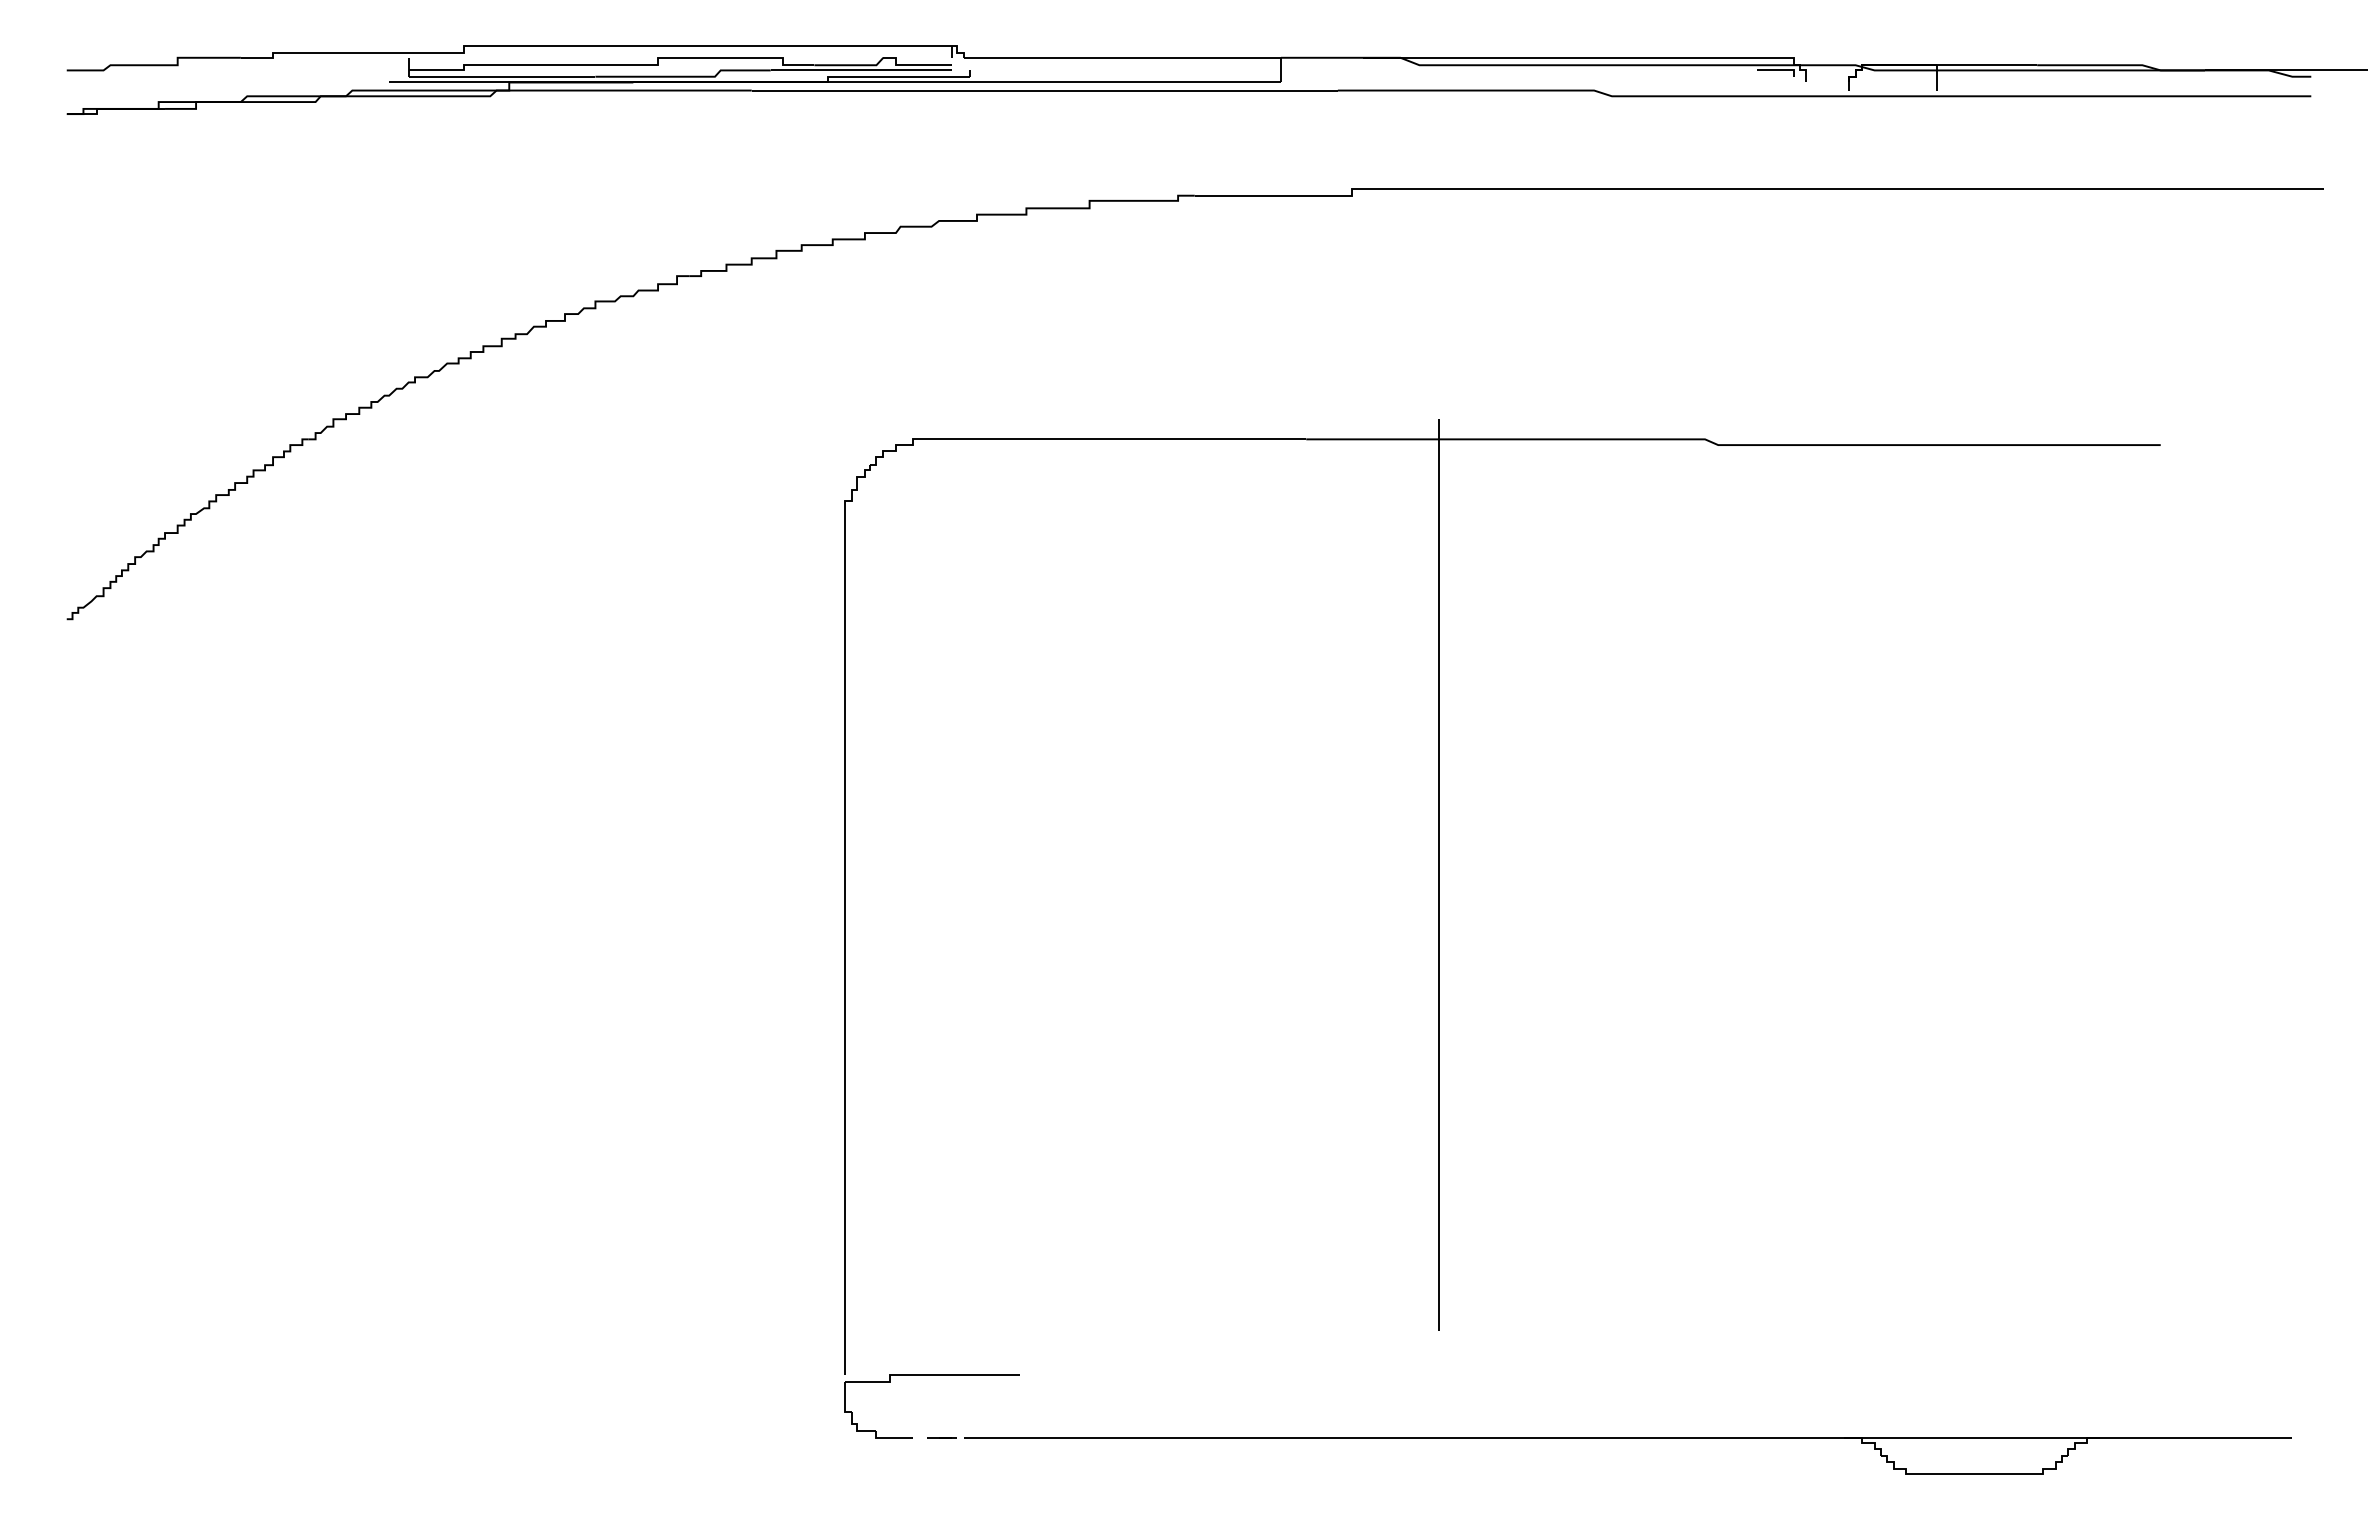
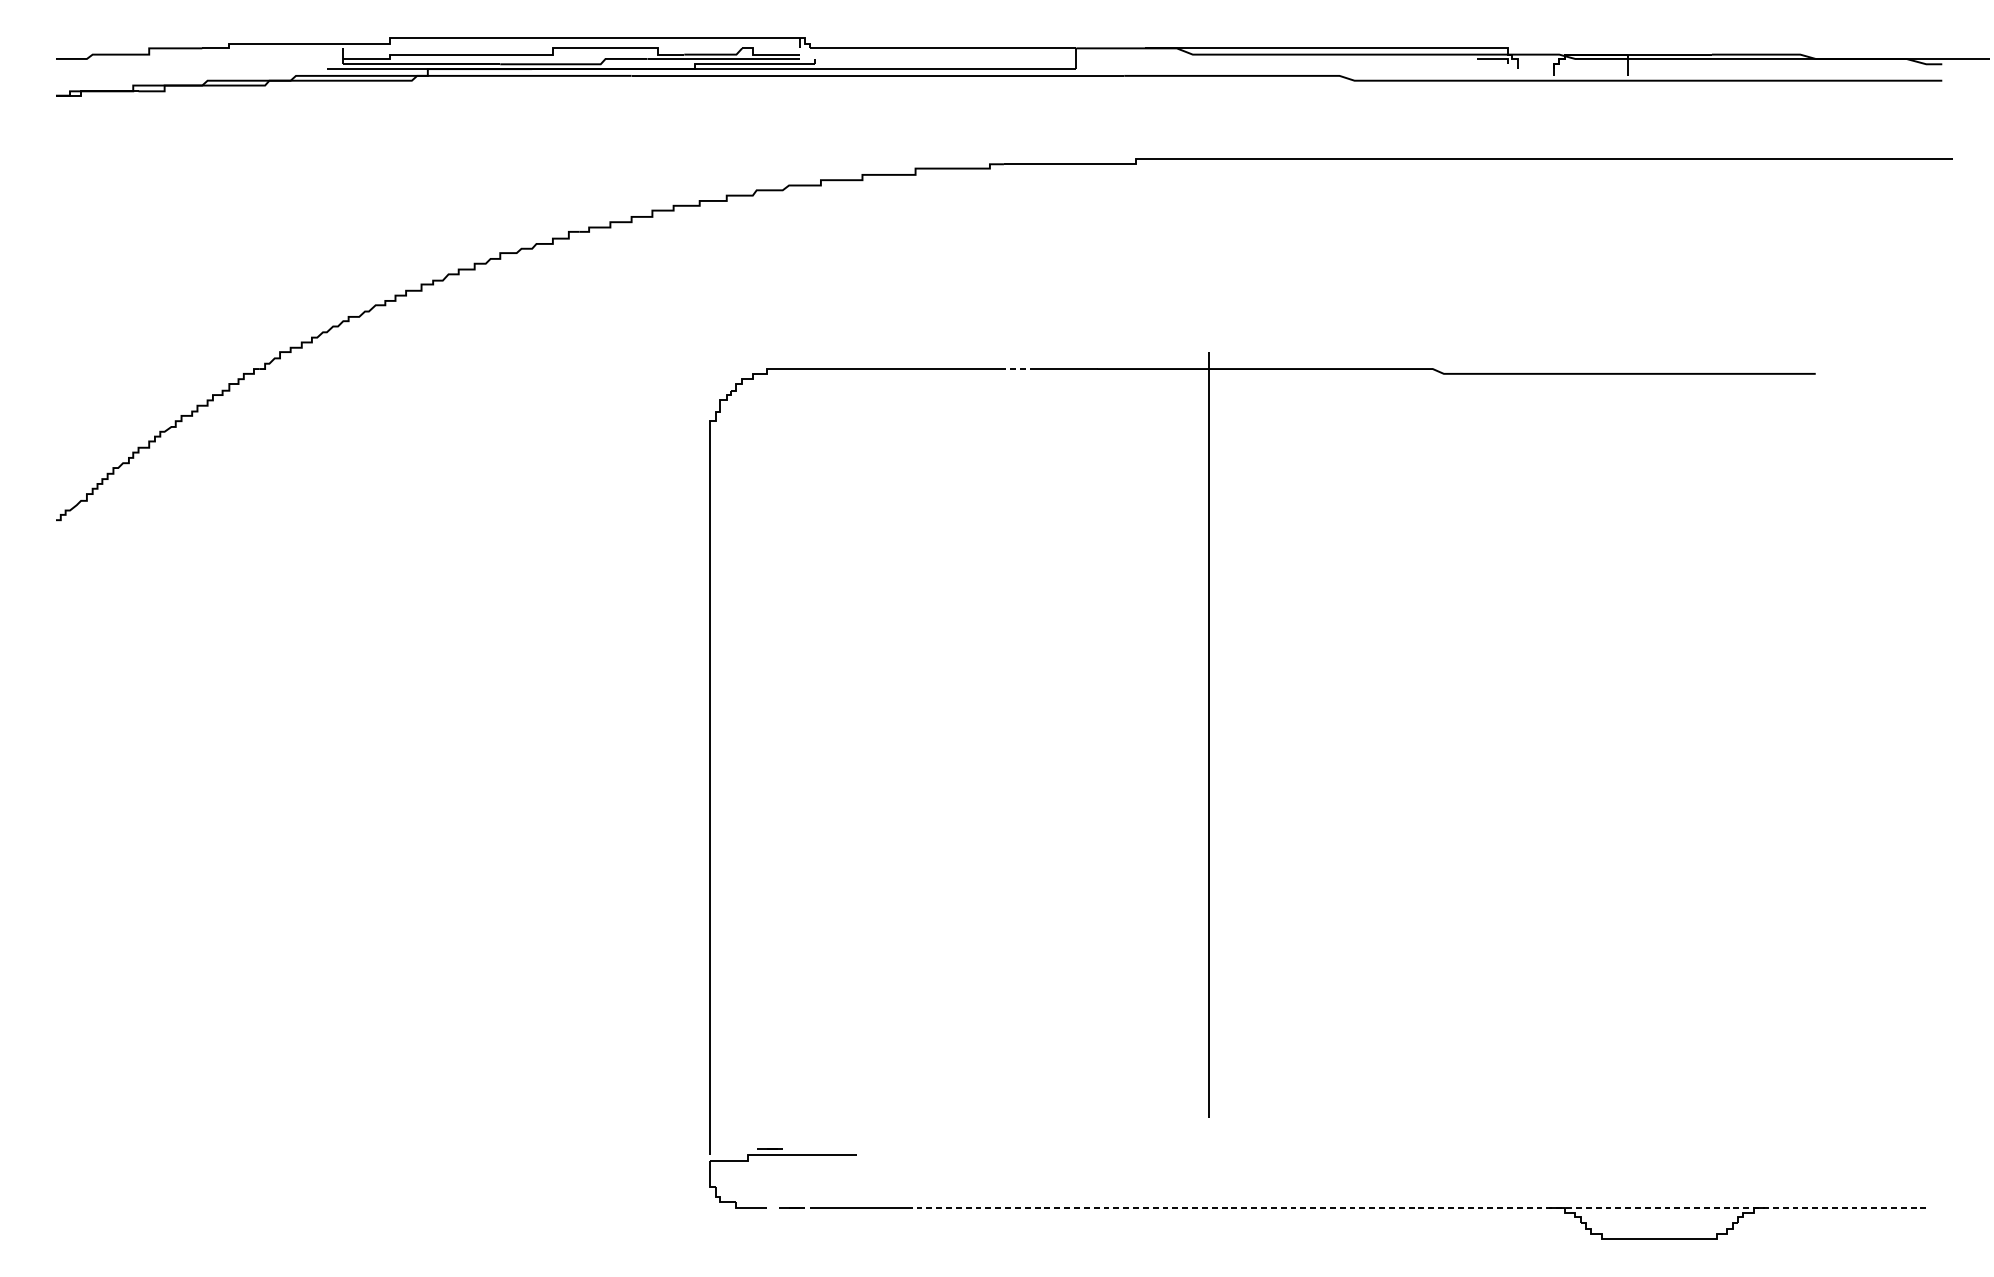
line: (1213, 439) -> (1019, 369), solid -> dashed
line: (915, 1367) -> (769, 1149), added
line: (1686, 1437) -> (1417, 1207), solid -> dashed

